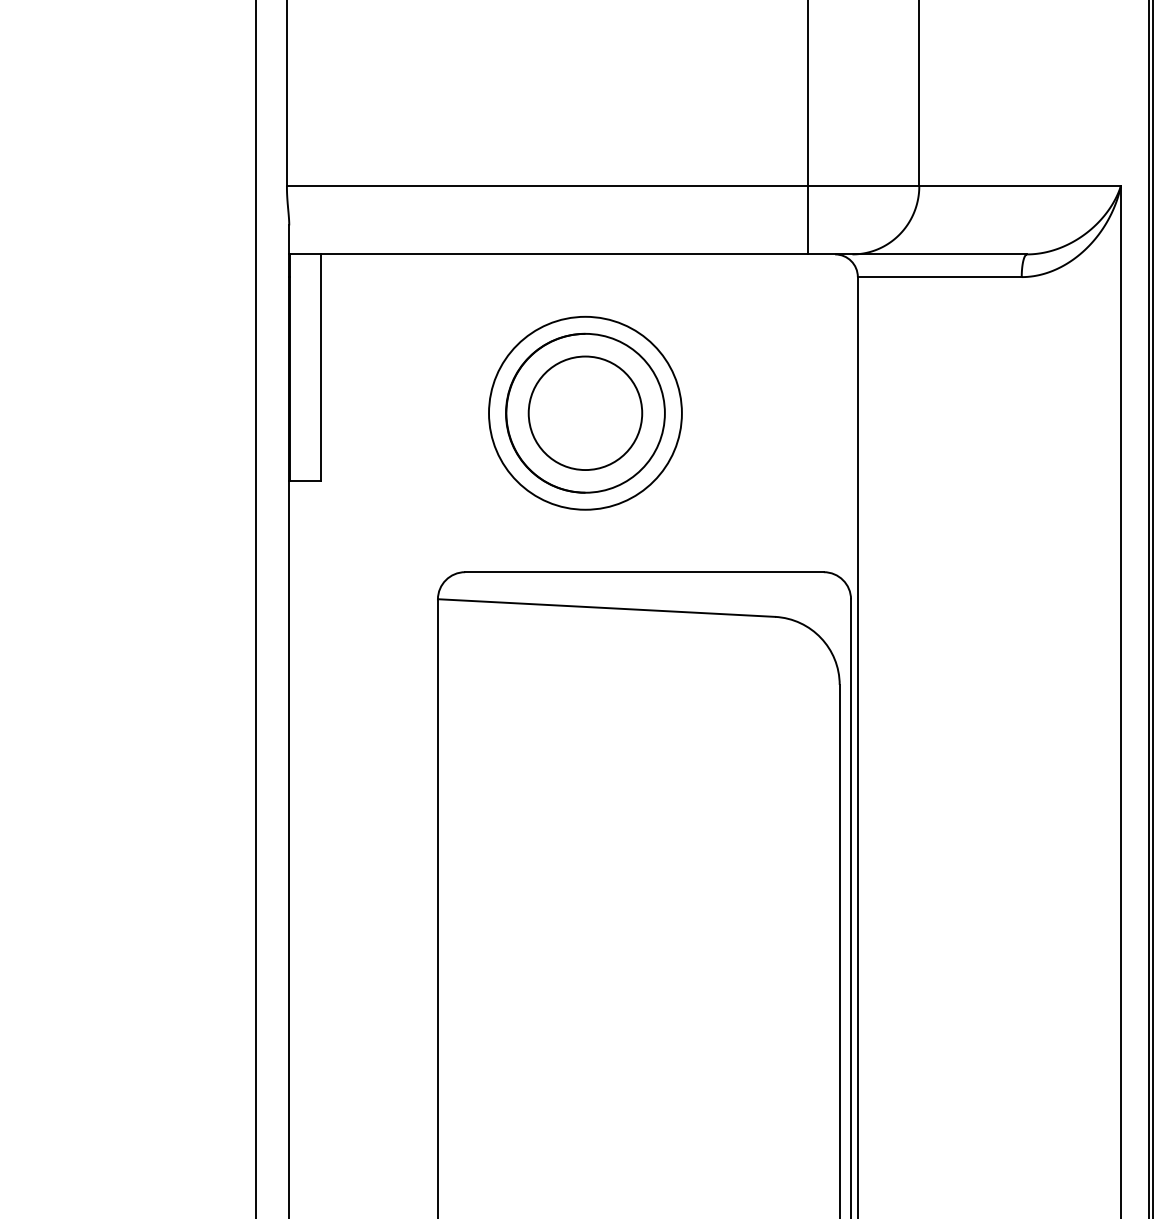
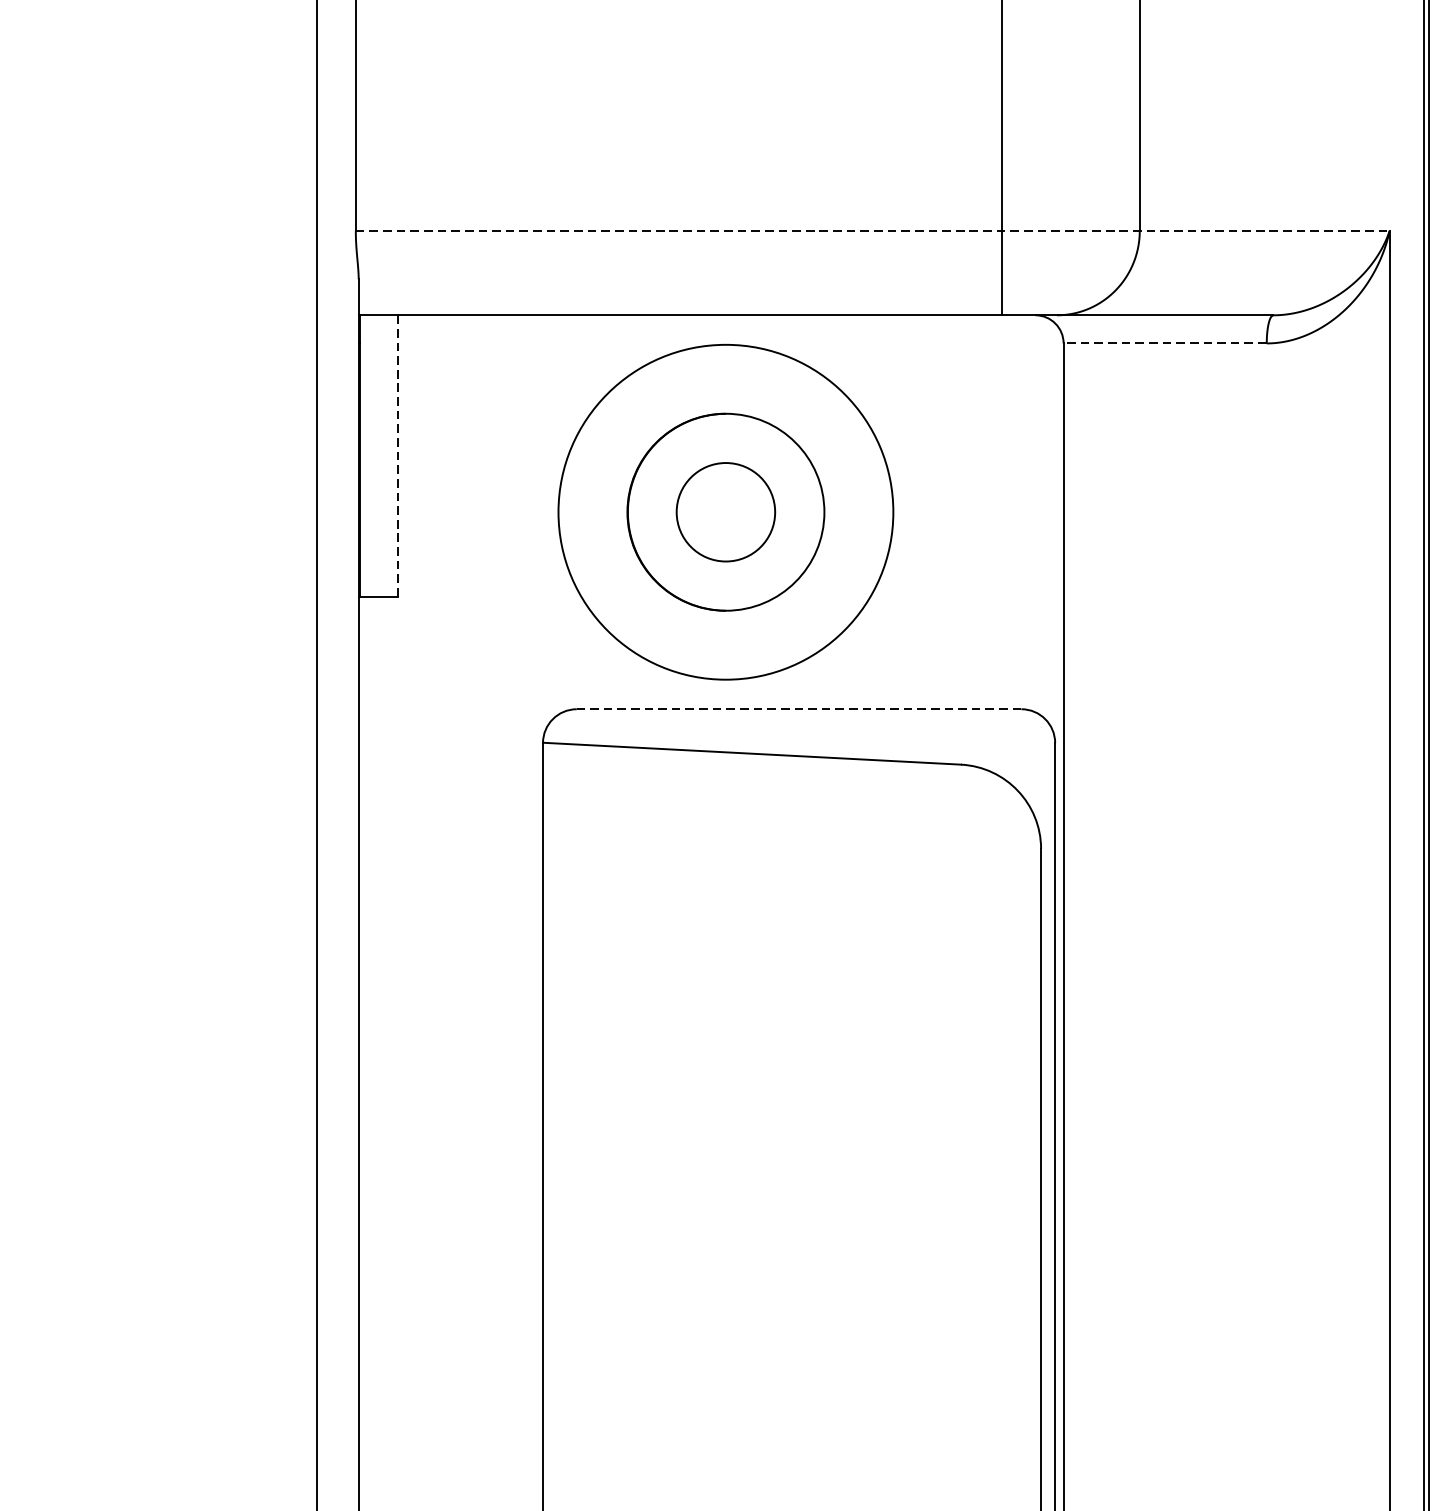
line: (703, 186) -> (872, 231), solid -> dashed
line: (939, 277) -> (1164, 343), solid -> dashed
line: (321, 368) -> (398, 456), solid -> dashed
circle: (585, 412) -> (725, 511), size x1.4
circle: (585, 413) -> (725, 512), size x0.7
line: (643, 572) -> (797, 709), solid -> dashed

